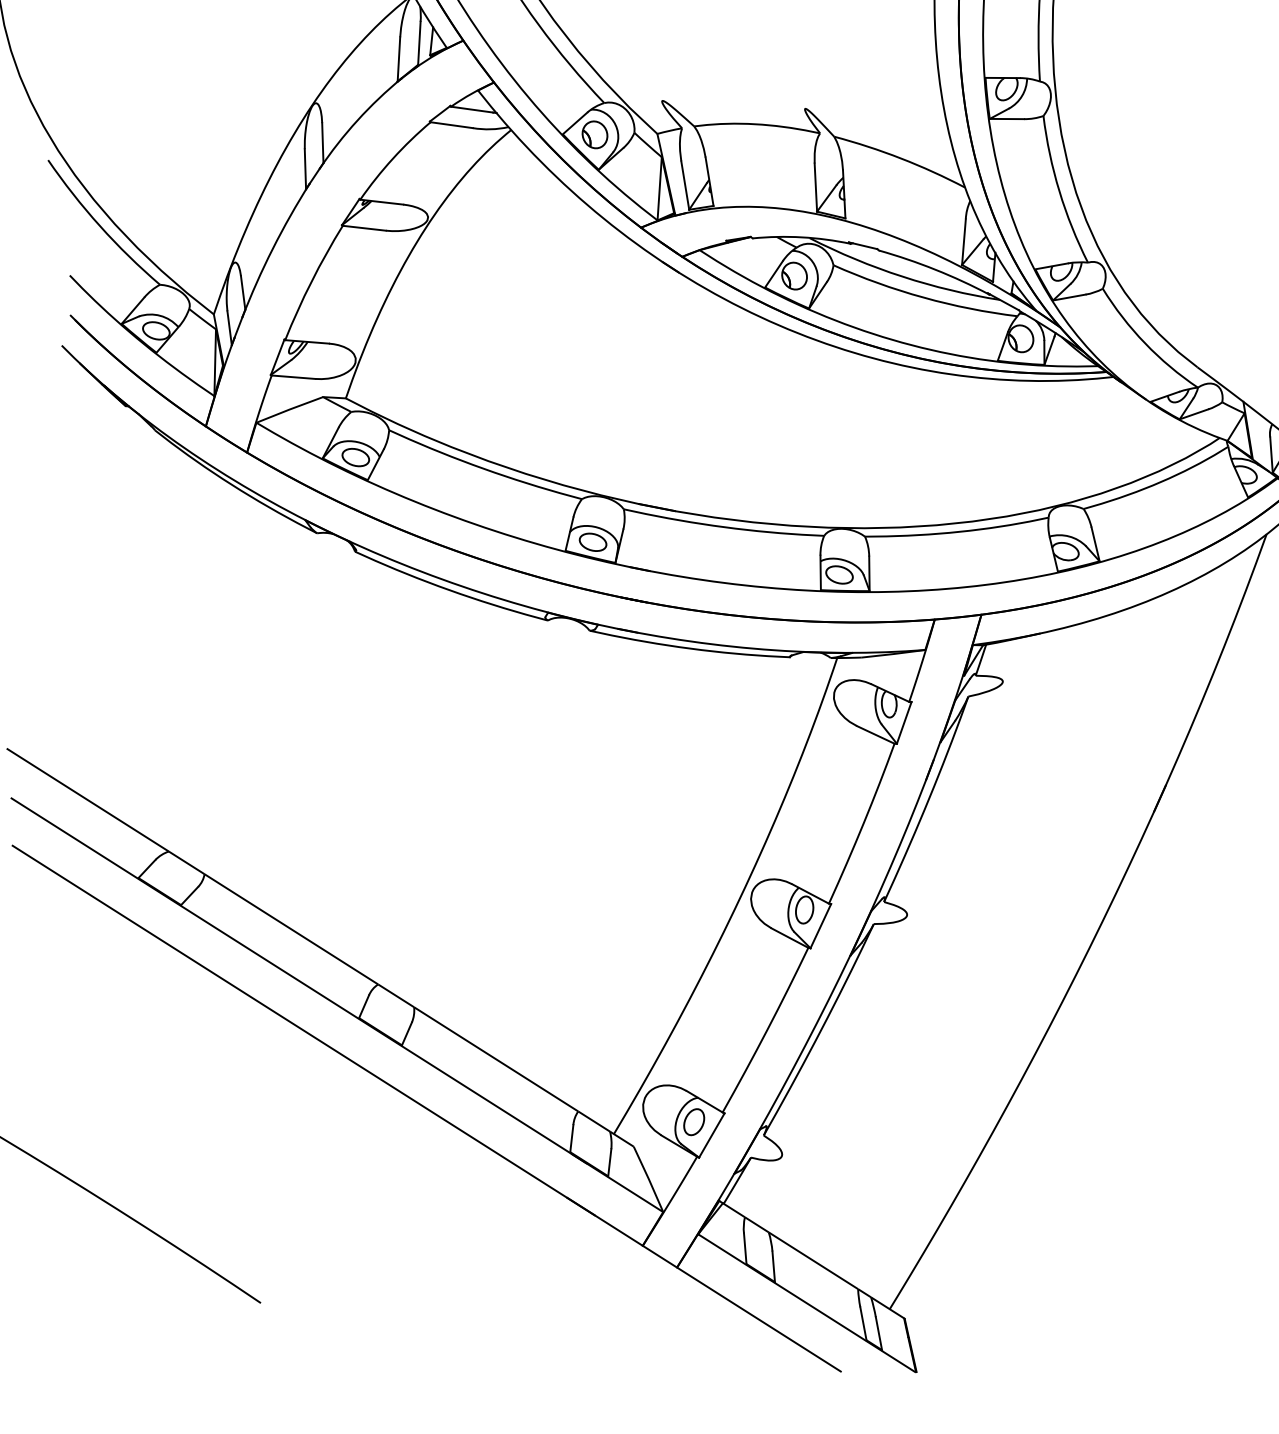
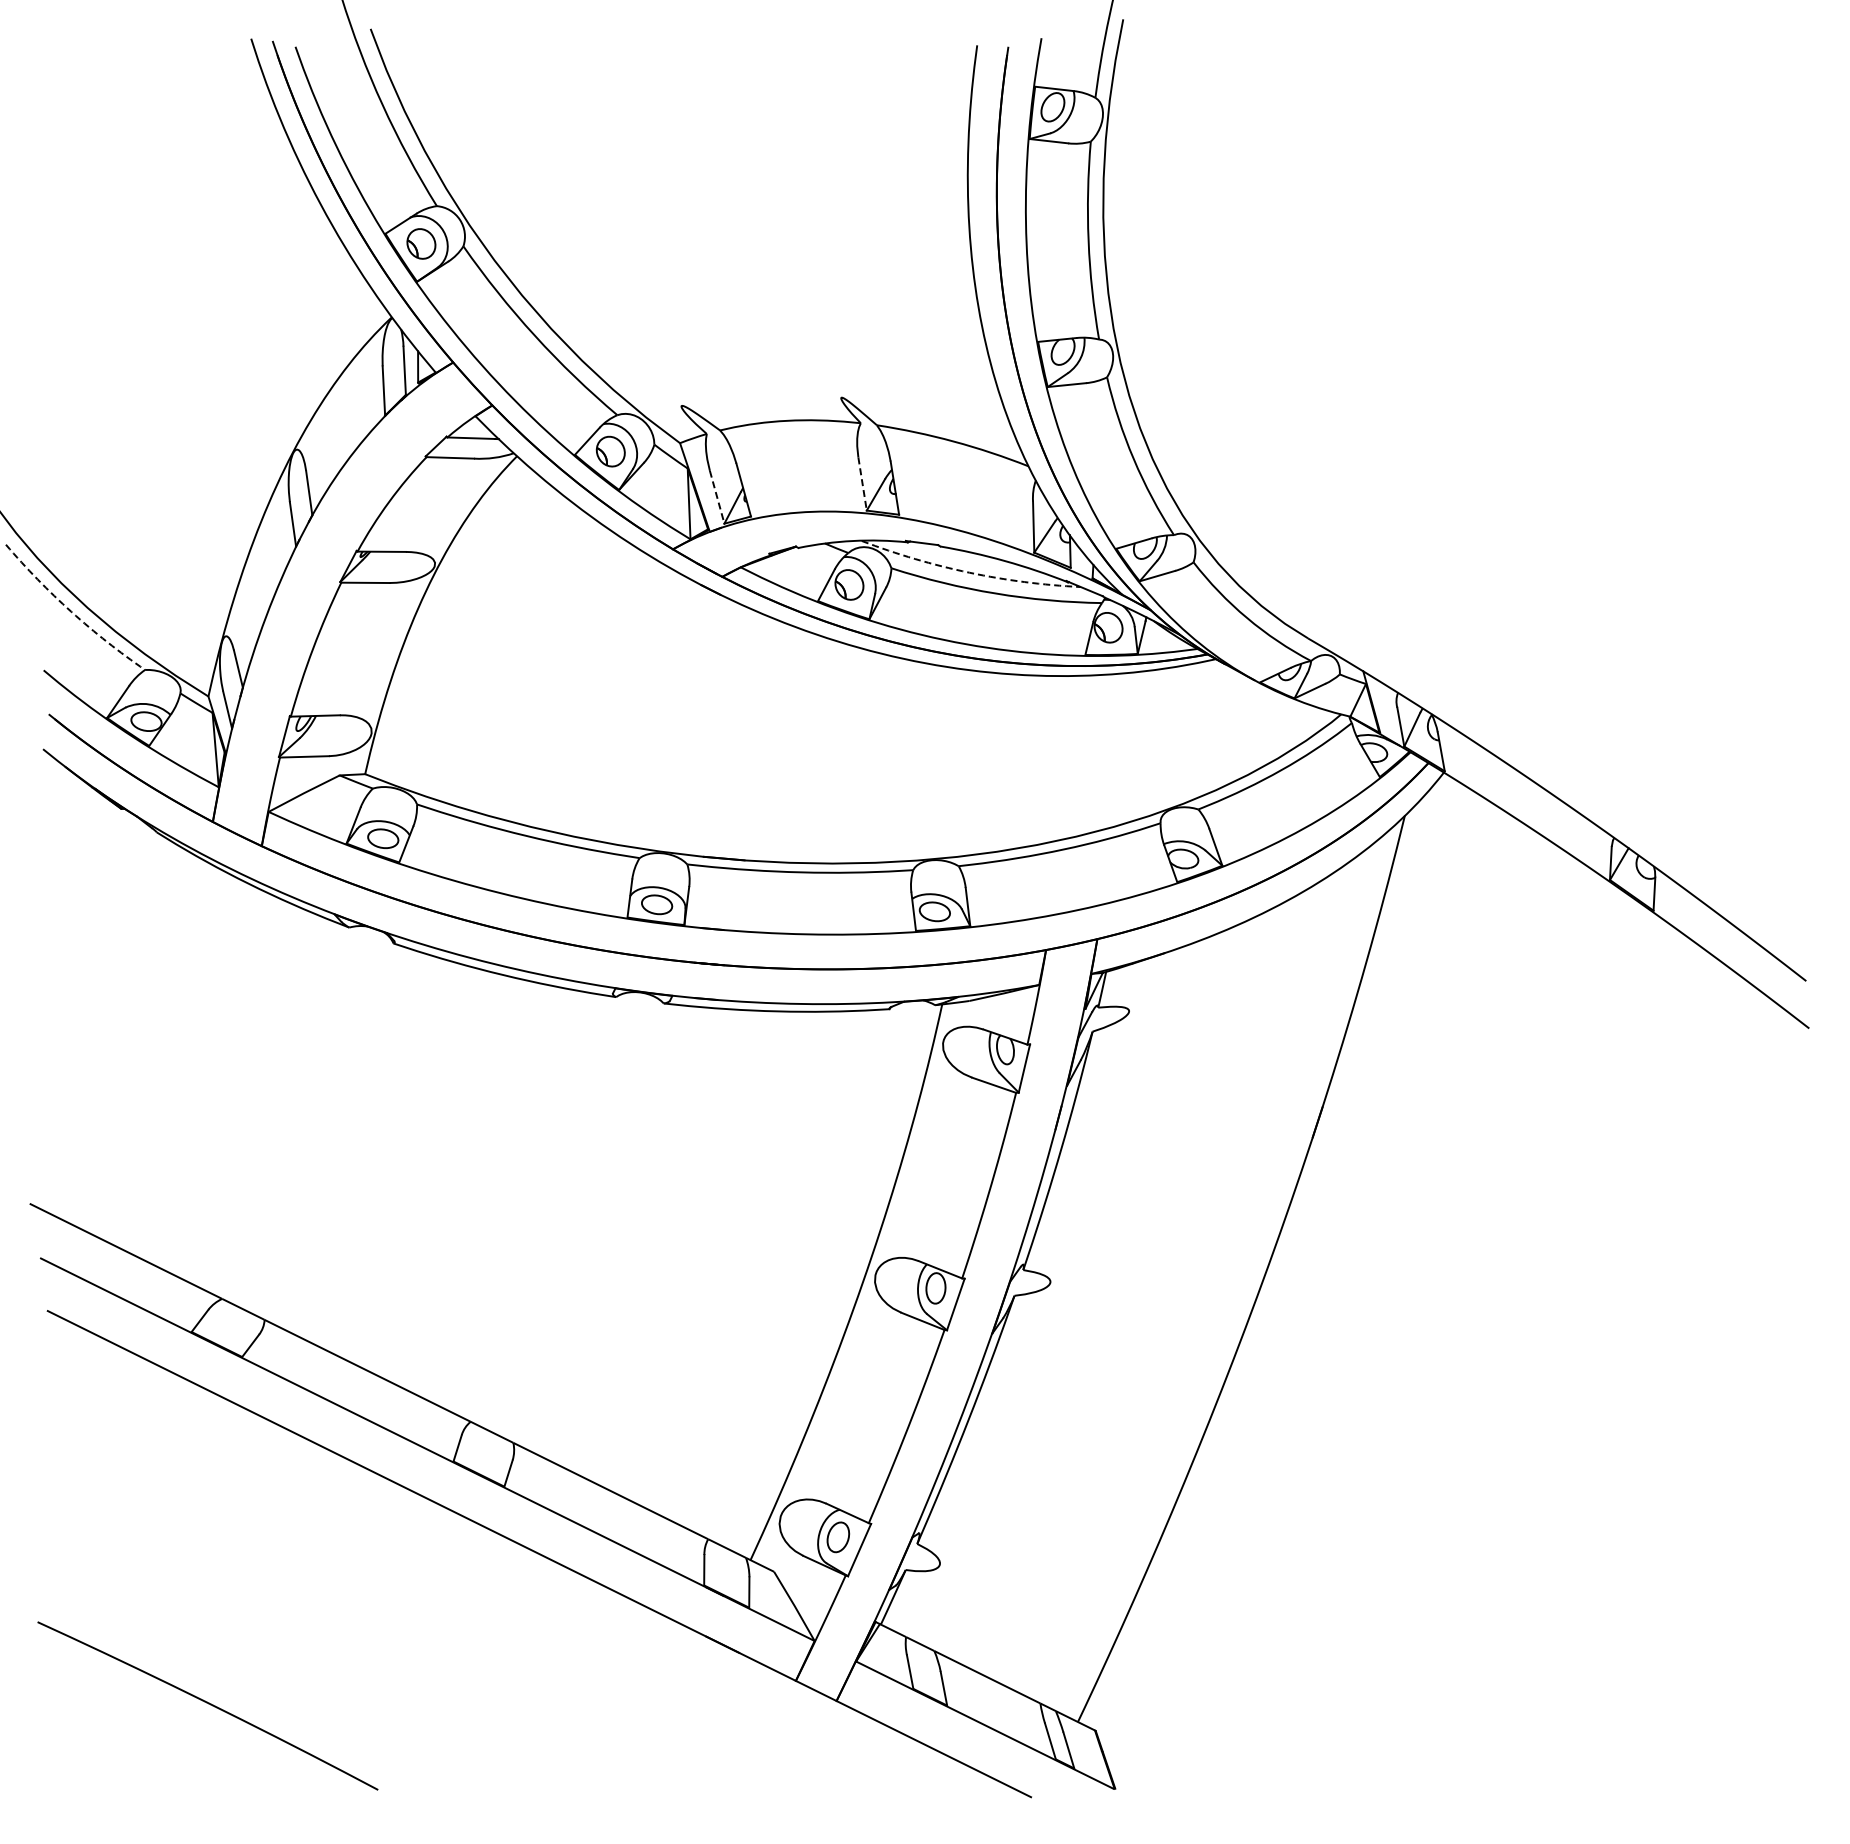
line: (685, 185) -> (717, 497), solid -> dashed
line: (815, 188) -> (862, 484), solid -> dashed
arc: (100, 225) -> (71, 611), solid -> dashed
arc: (902, 276) -> (969, 572), solid -> dashed

